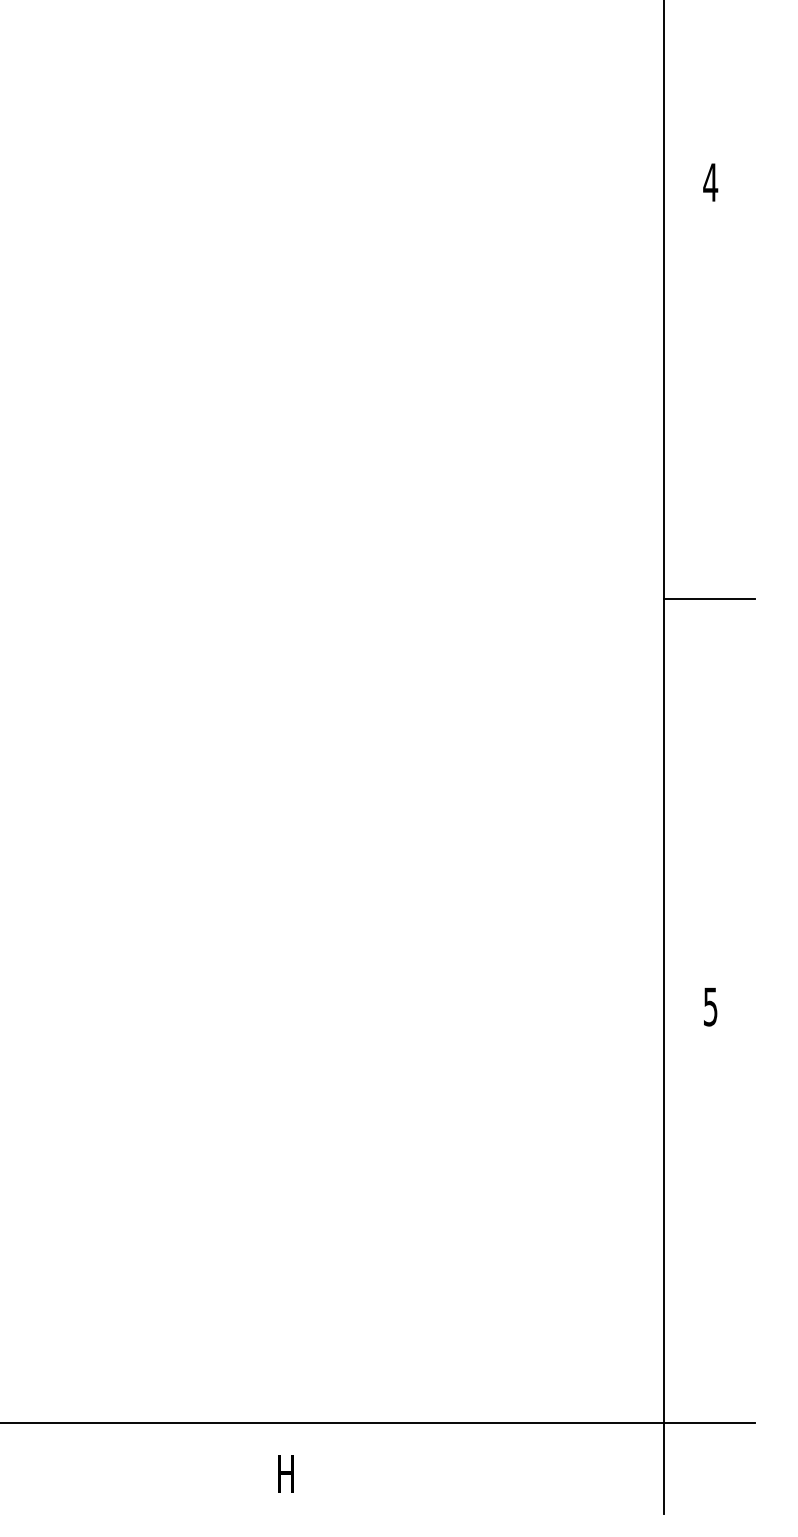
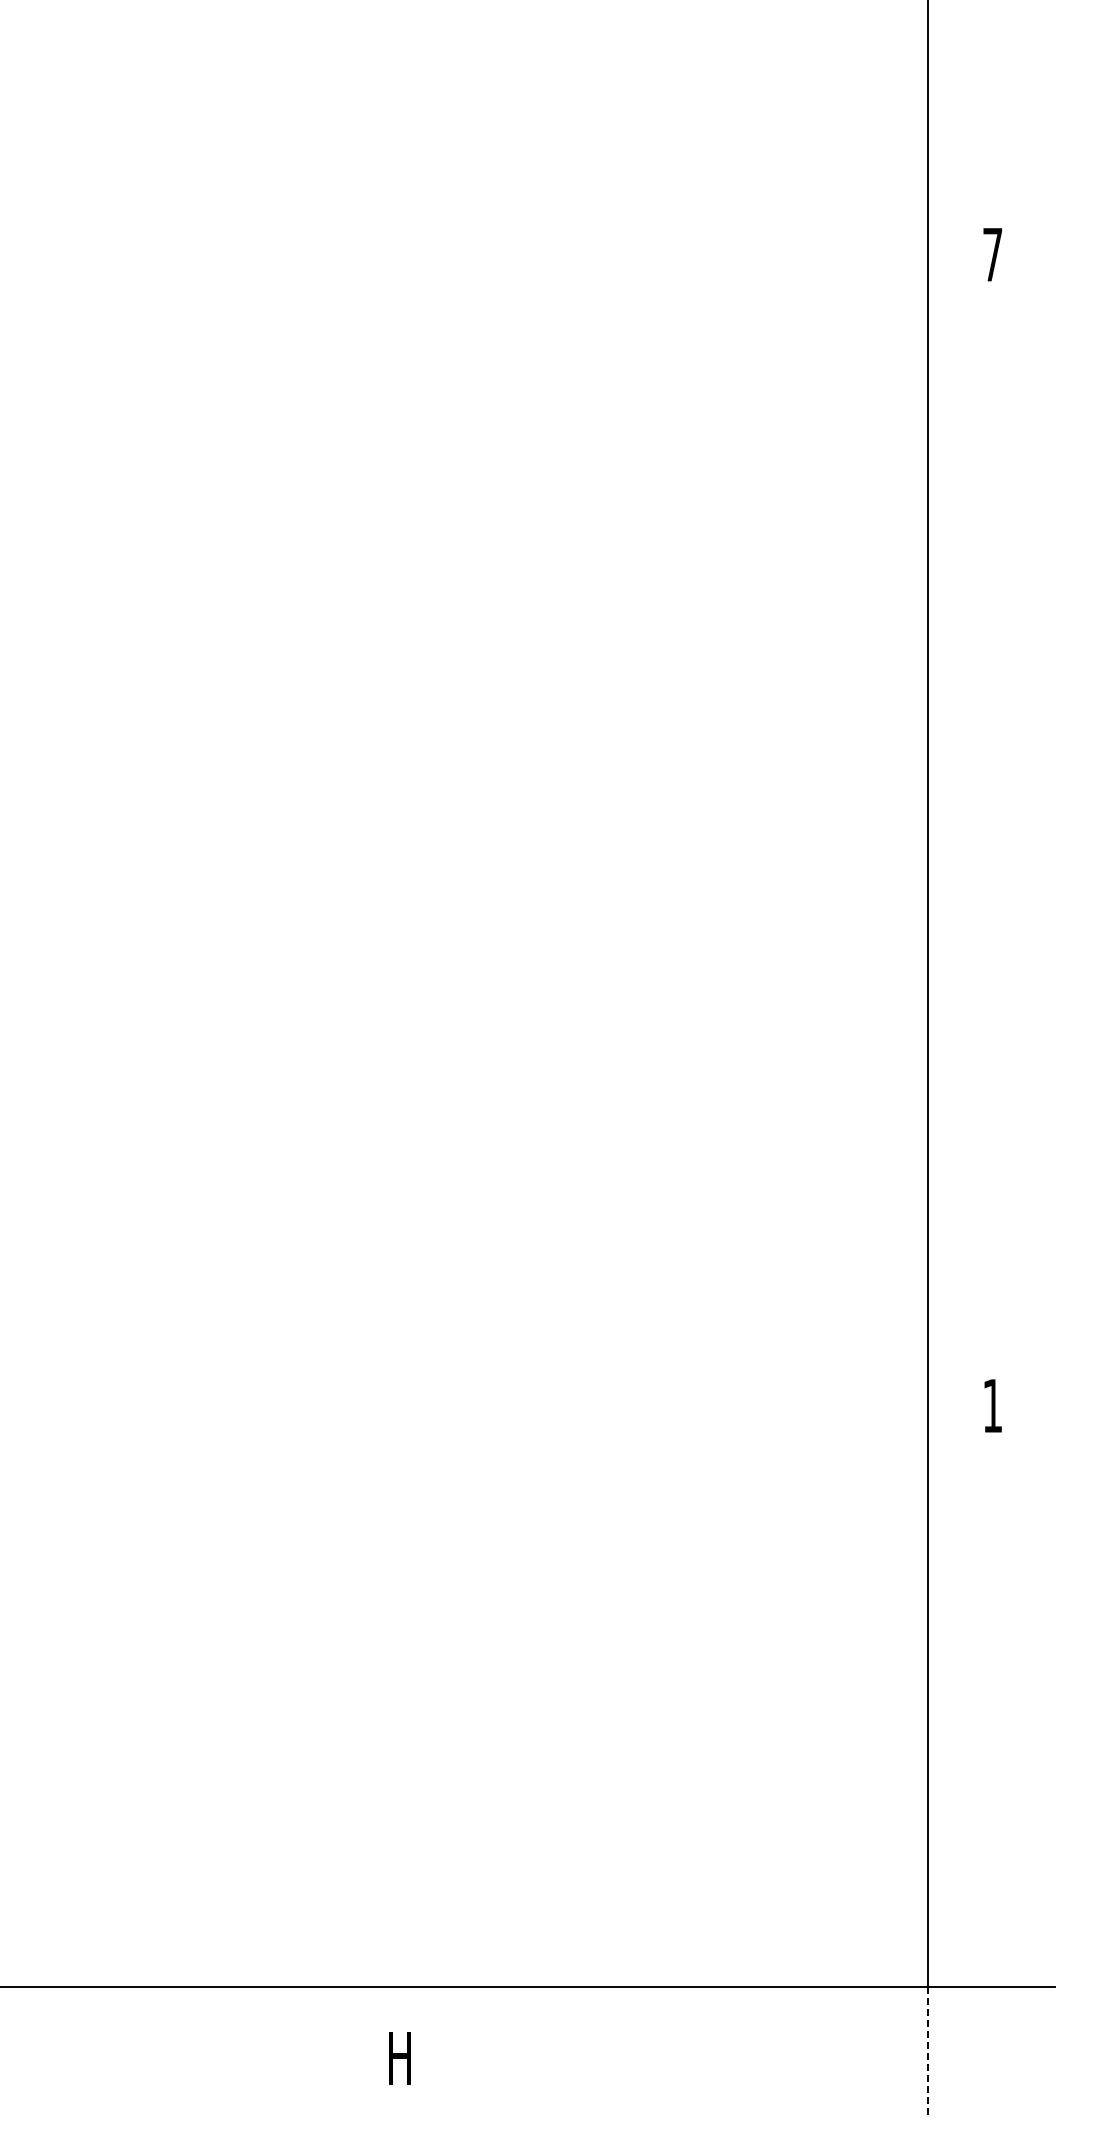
text: (710, 182) -> (992, 254), 4 -> 7
line: (709, 599) -> (991, 836), removed
text: (710, 1007) -> (992, 1406), 5 -> 1
line: (663, 1468) -> (927, 2050), solid -> dashed

